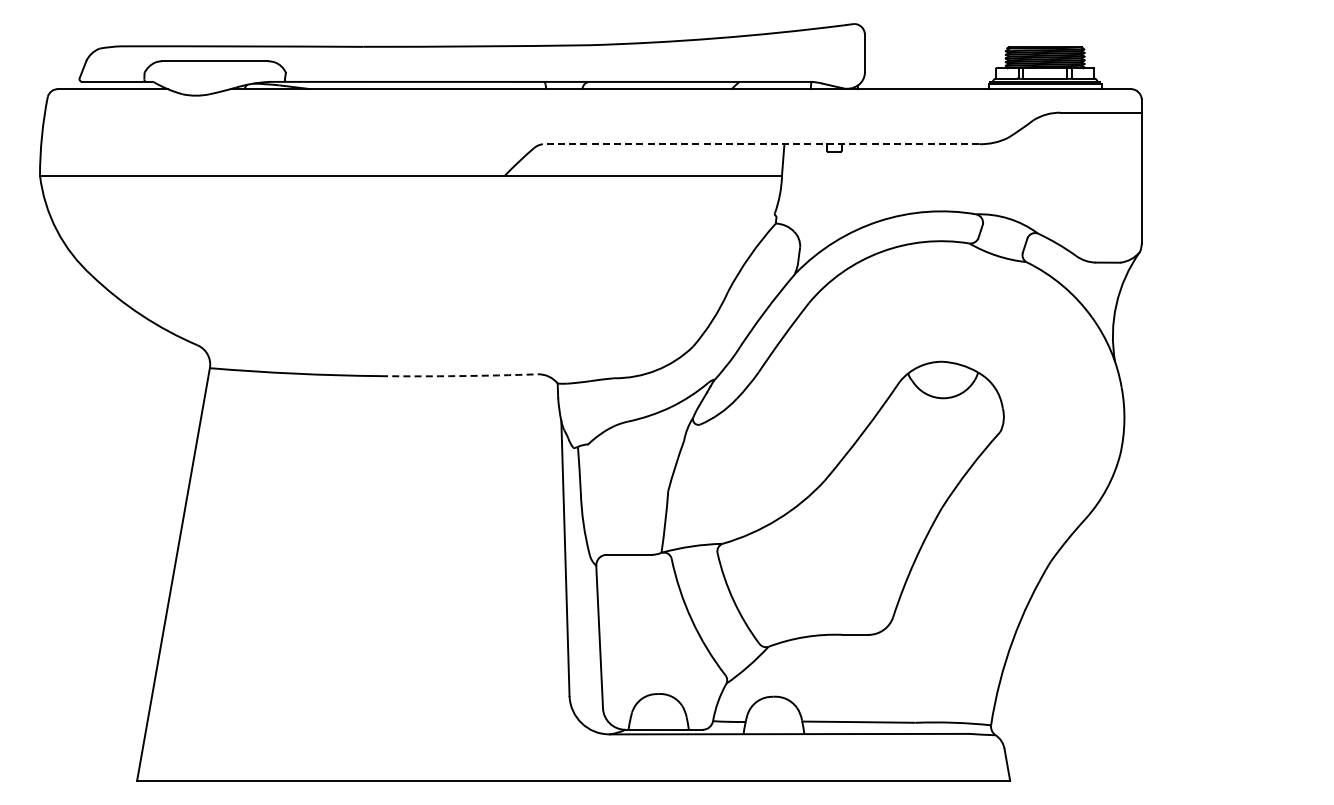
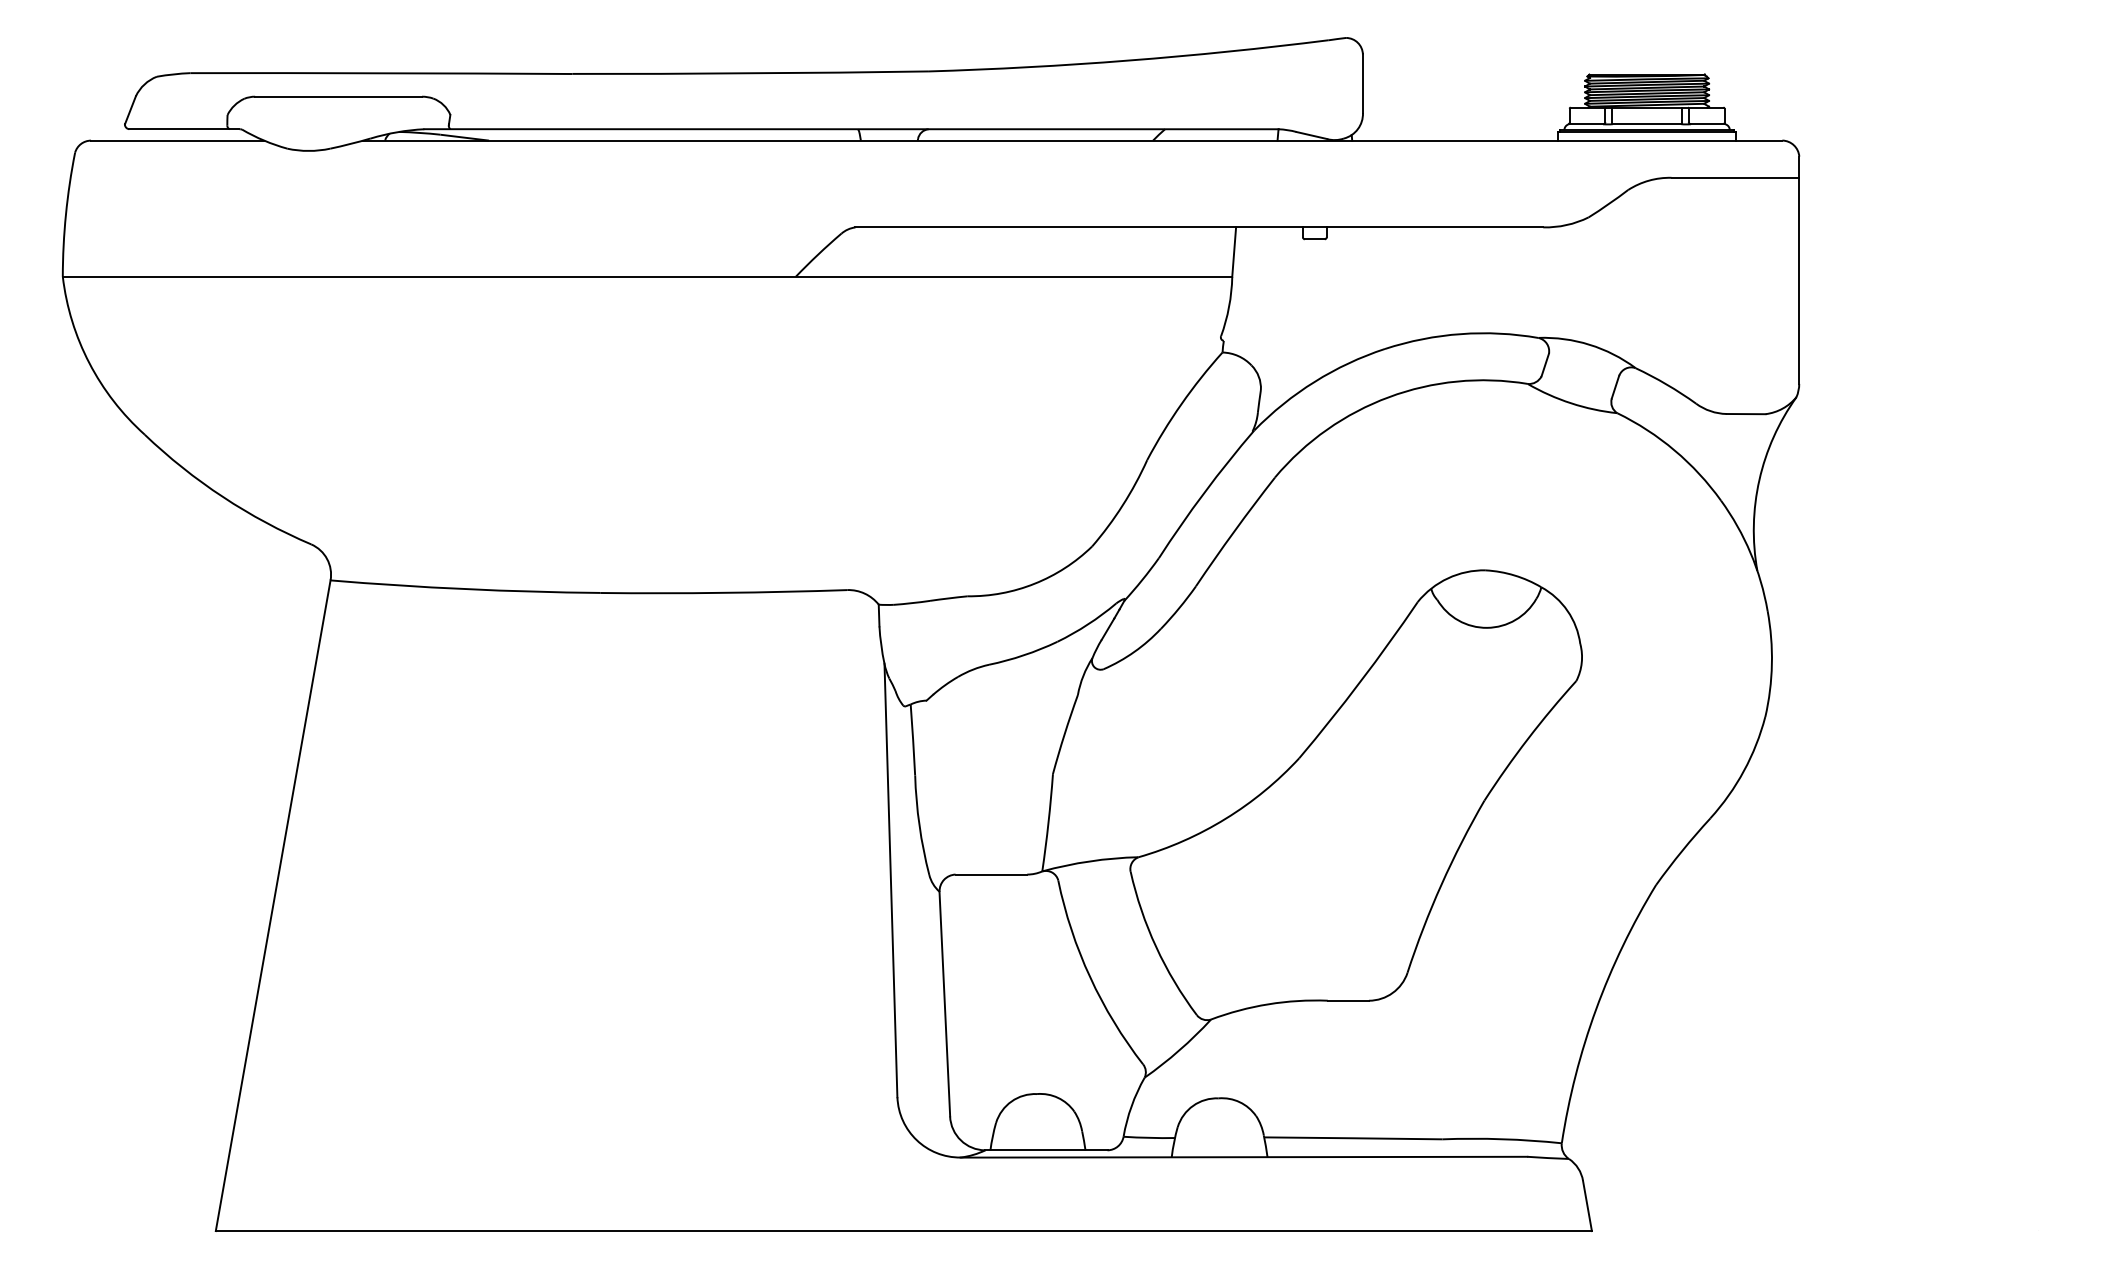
line: (760, 144) -> (1198, 227), dashed -> solid
arc: (459, 376) -> (723, 593), dashed -> solid

